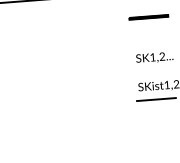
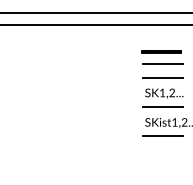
line: (150, 29) -> (162, 64), added
line: (151, 42) -> (162, 77), added
line: (153, 71) -> (162, 107), added

